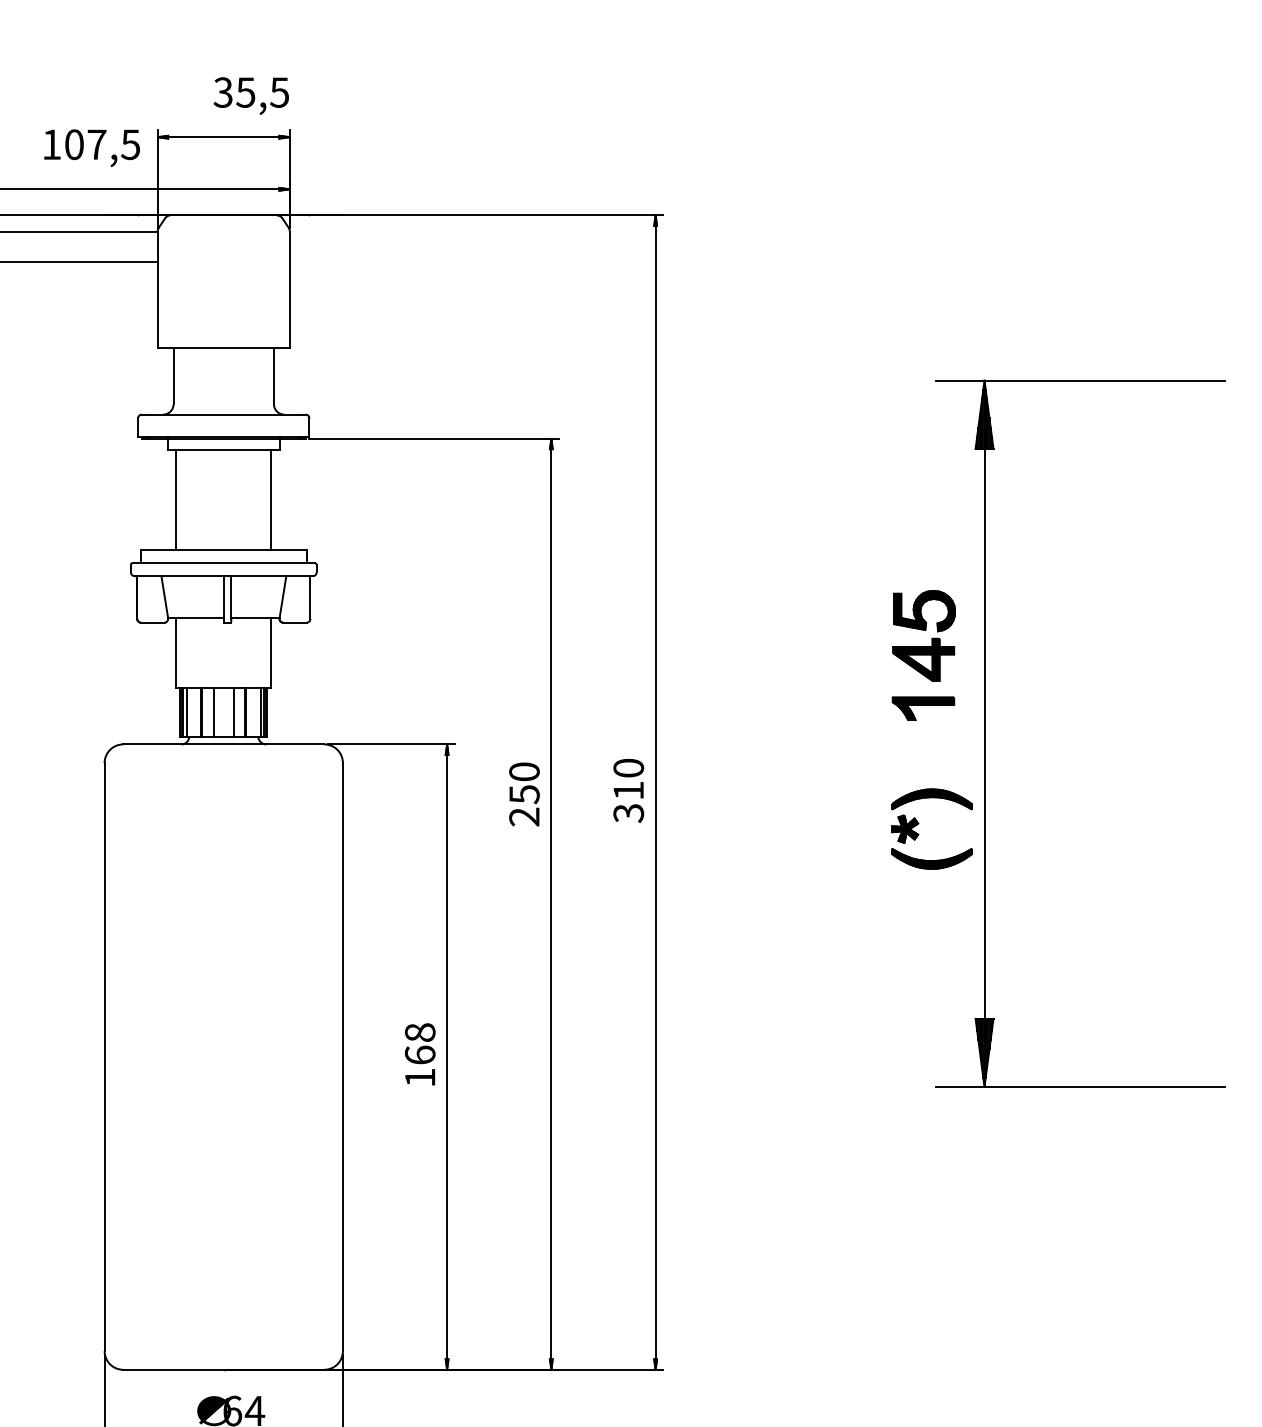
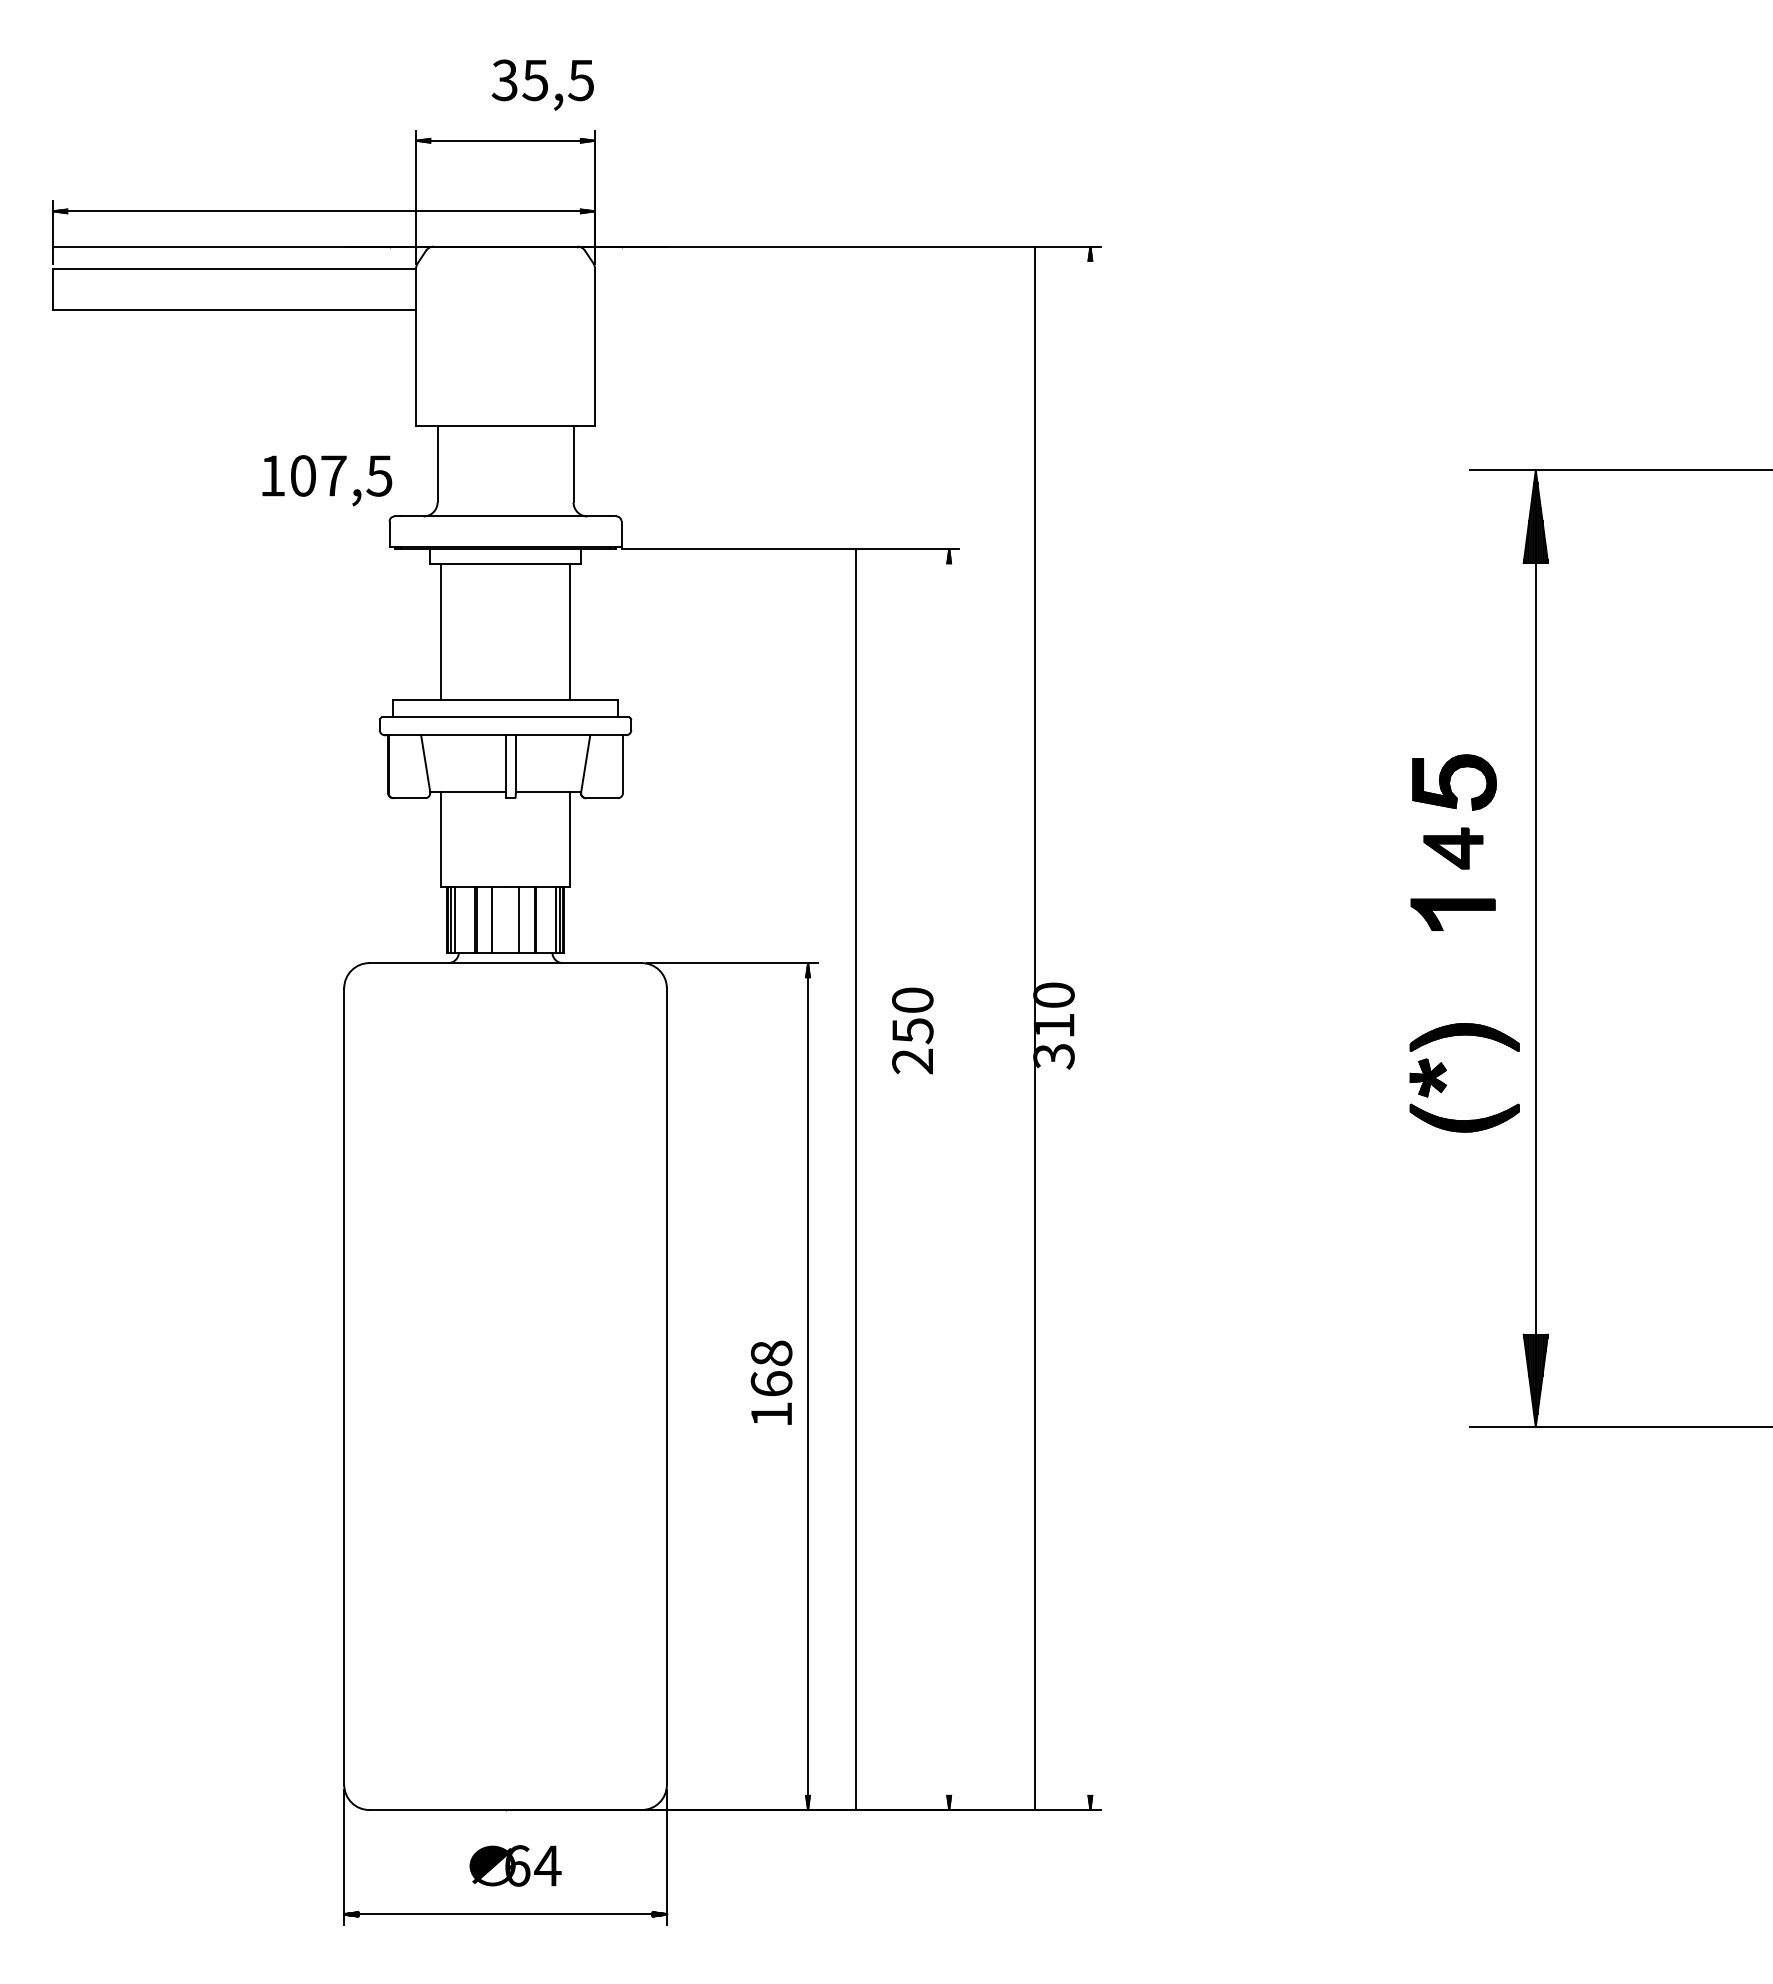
text: (92, 148) -> (327, 480), moved
part: (923, 659) -> (1453, 848), size x0.7
line: (655, 792) -> (1035, 1028), moved
line: (551, 904) -> (856, 1179), moved

